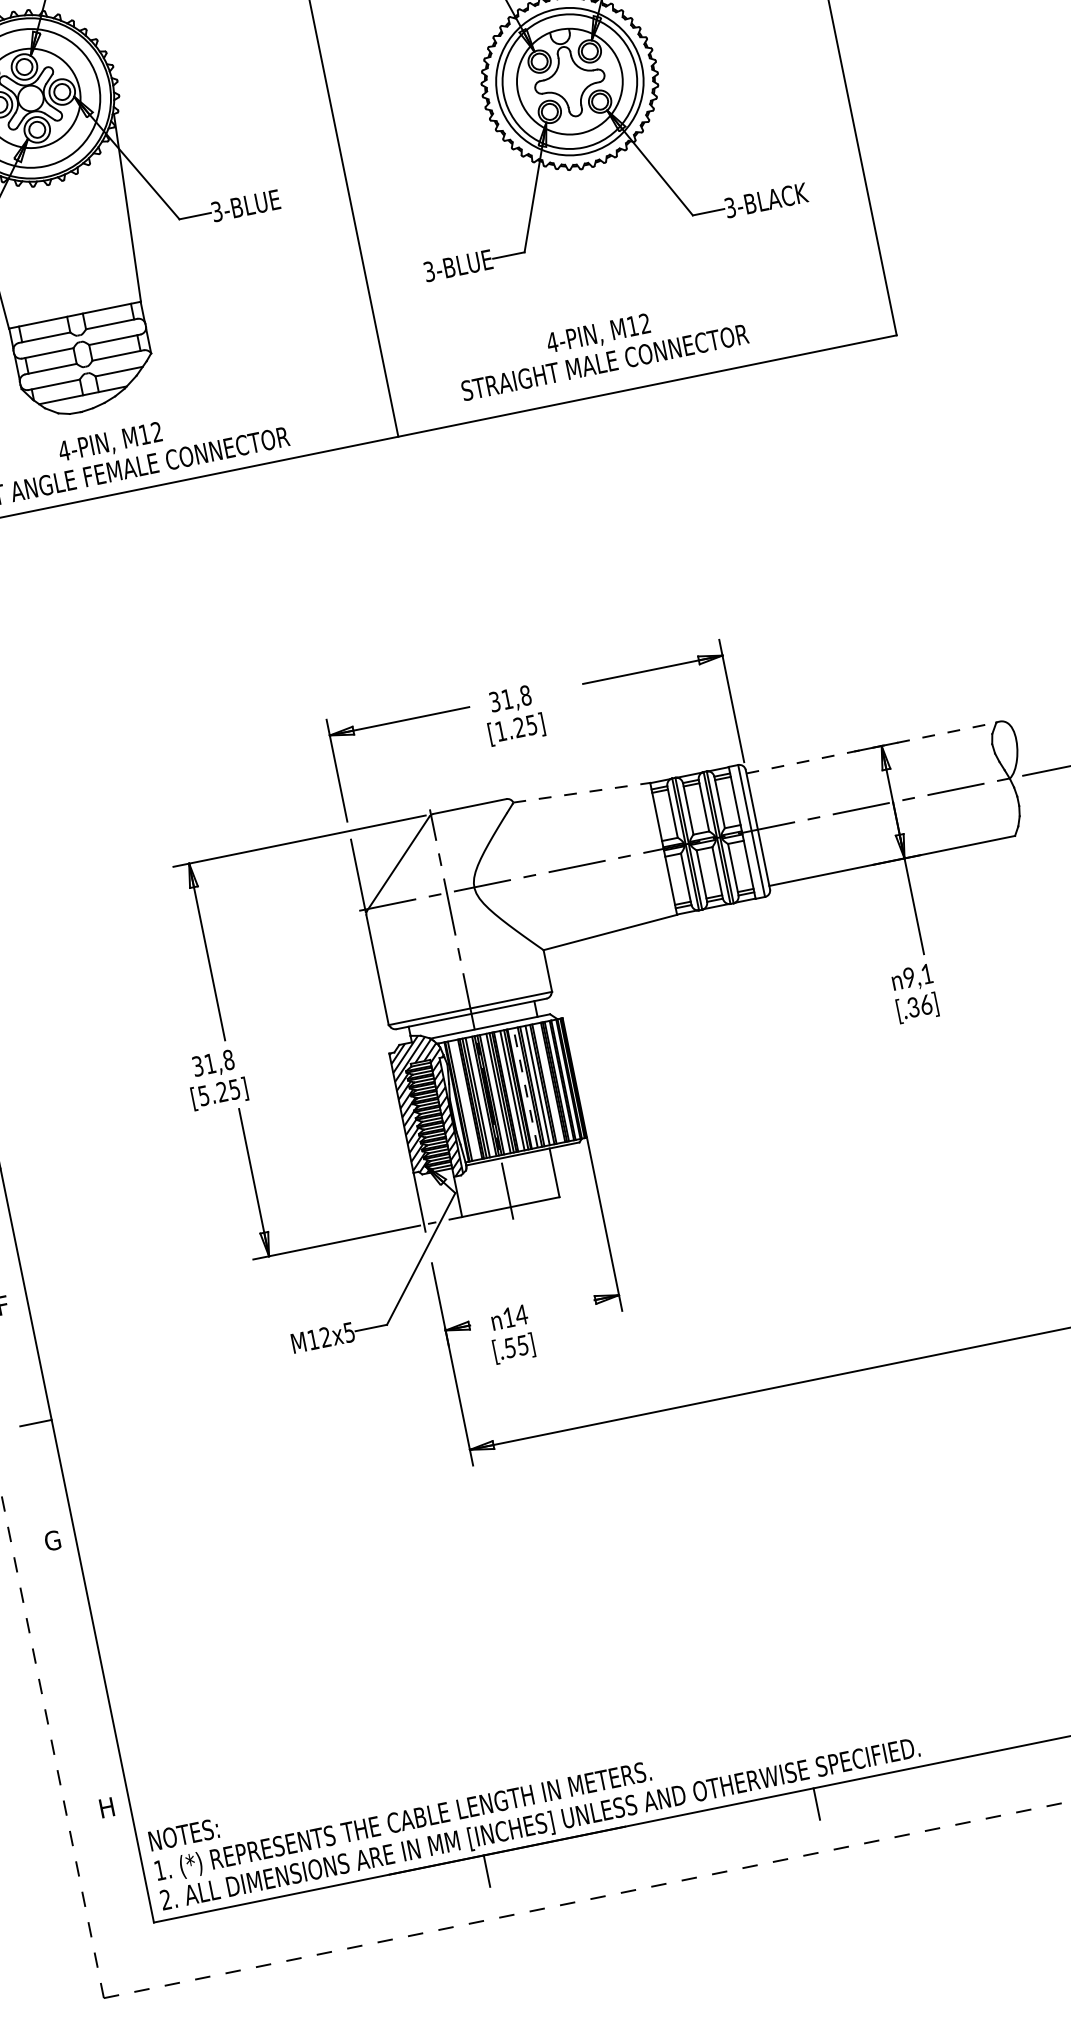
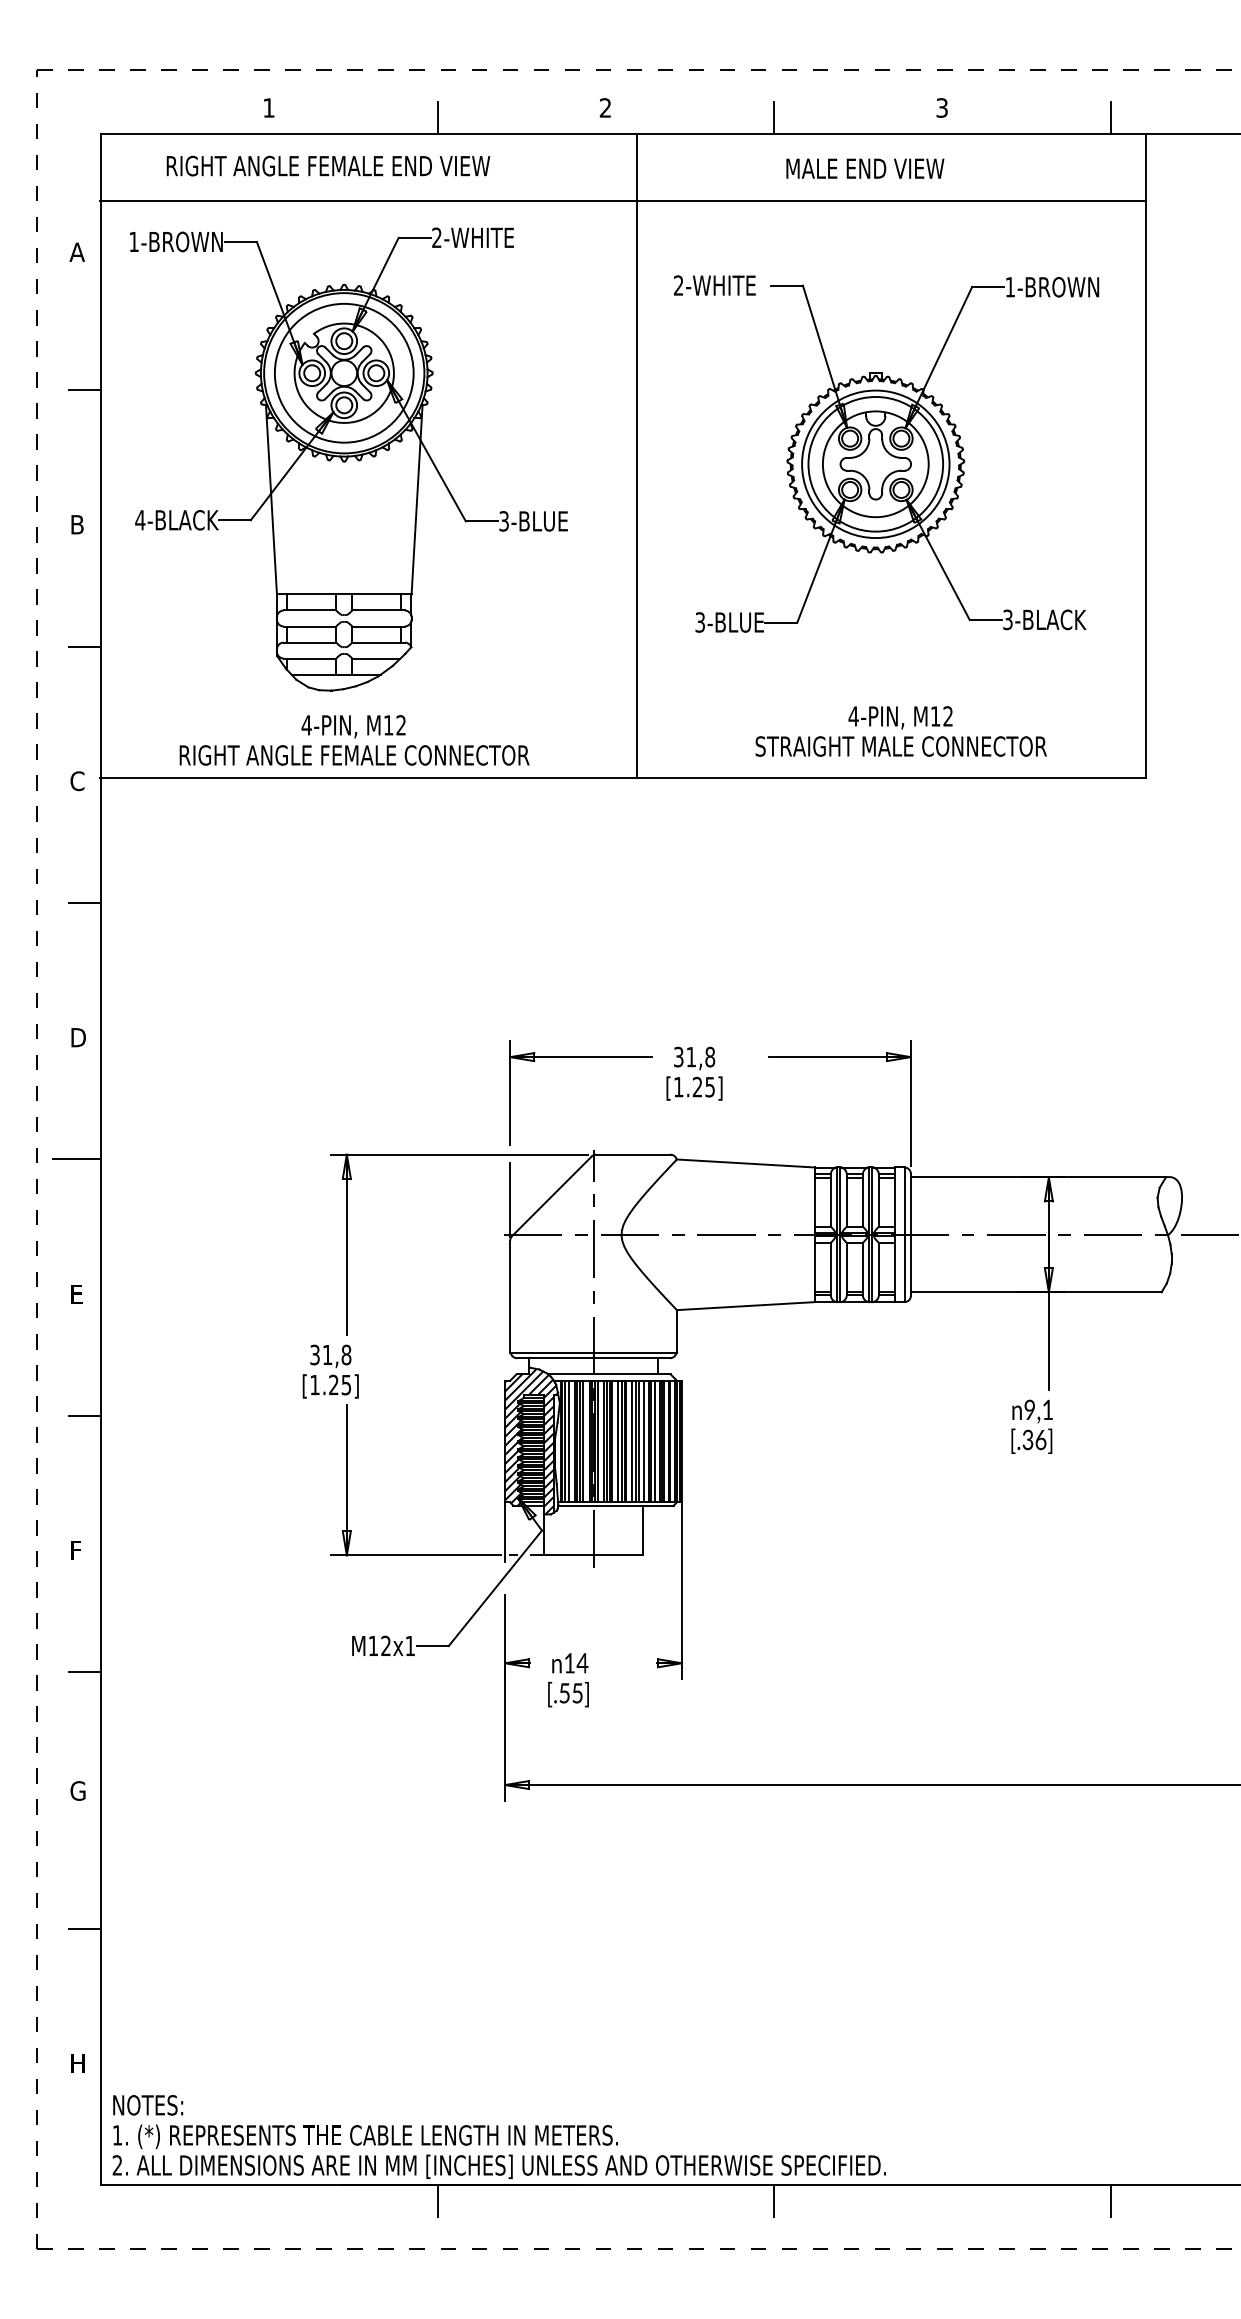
text: (601, 347) -> (900, 731), moved
line: (871, 748) -> (1038, 1177), dashed -> solid
line: (582, 792) -> (746, 1163), dashed -> solid
line: (547, 1083) -> (654, 1441), added
line: (525, 1087) -> (631, 1441), dashed -> solid
text: (203, 1096) -> (314, 1385), [5.25] -> [1.25]
line: (463, 1100) -> (568, 1441), added
text: (348, 1333) -> (409, 1646), M12x5 -> M12x1
line: (87, 1674) -> (85, 1928), added

